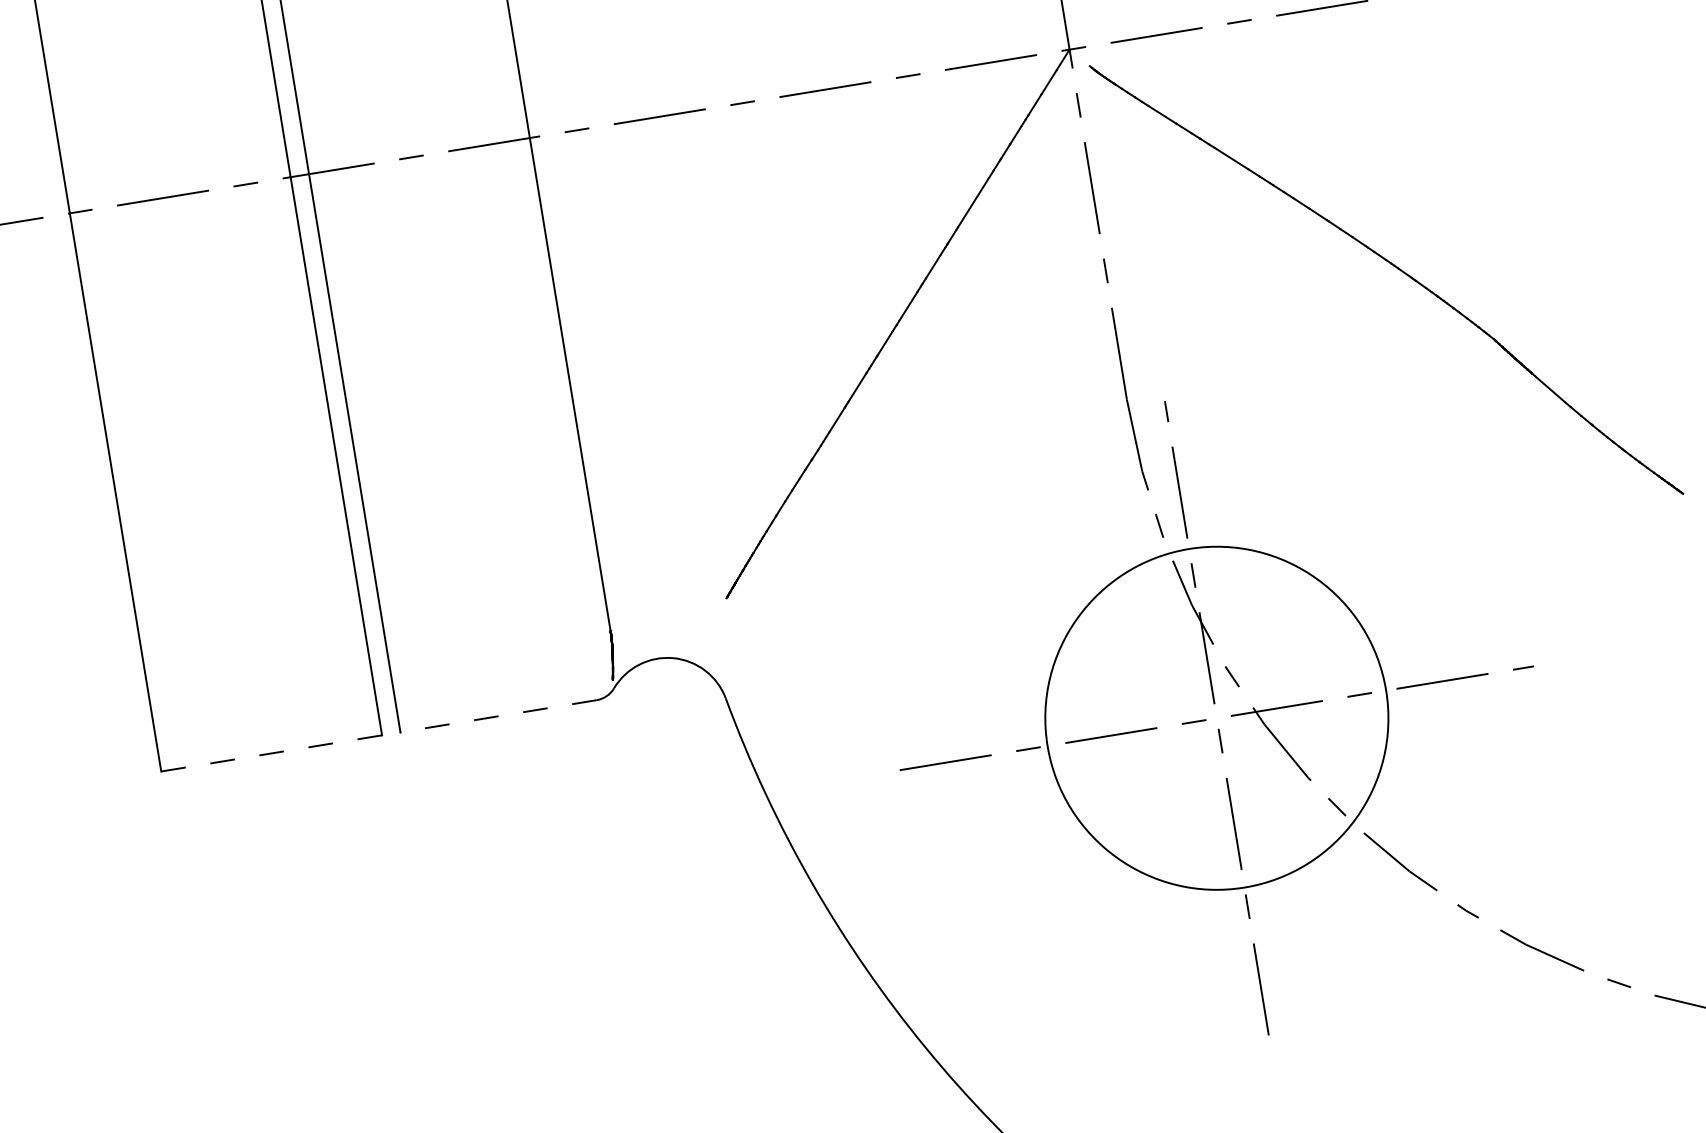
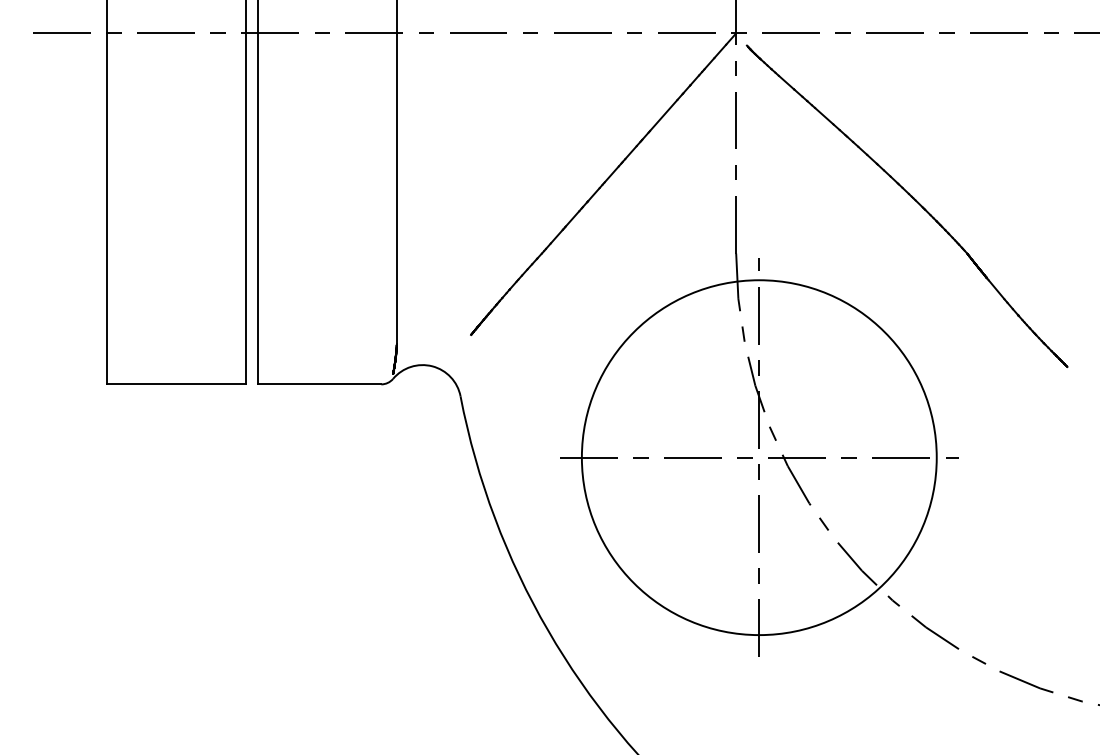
line: (498, 716) -> (319, 384), dashed -> solid
circle: (1215, 718) -> (758, 457), size x1.67
line: (272, 753) -> (177, 384), dashed -> solid

